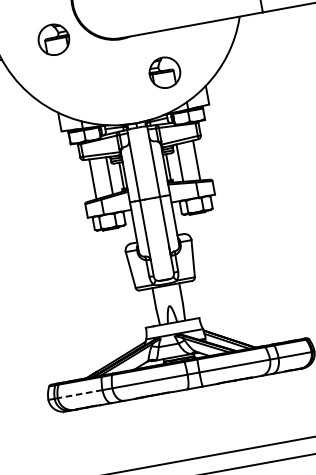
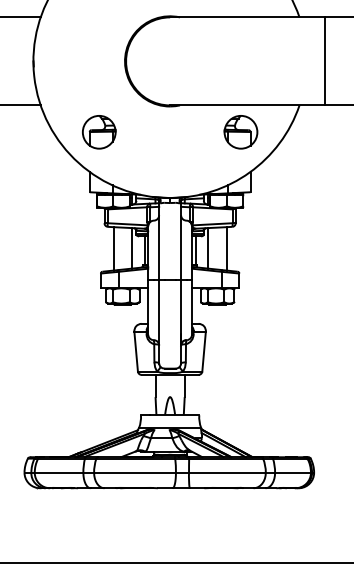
part: (54, 39) -> (99, 132), moved
part: (164, 73) -> (240, 132), moved
line: (79, 394) -> (58, 472), dashed -> solid

